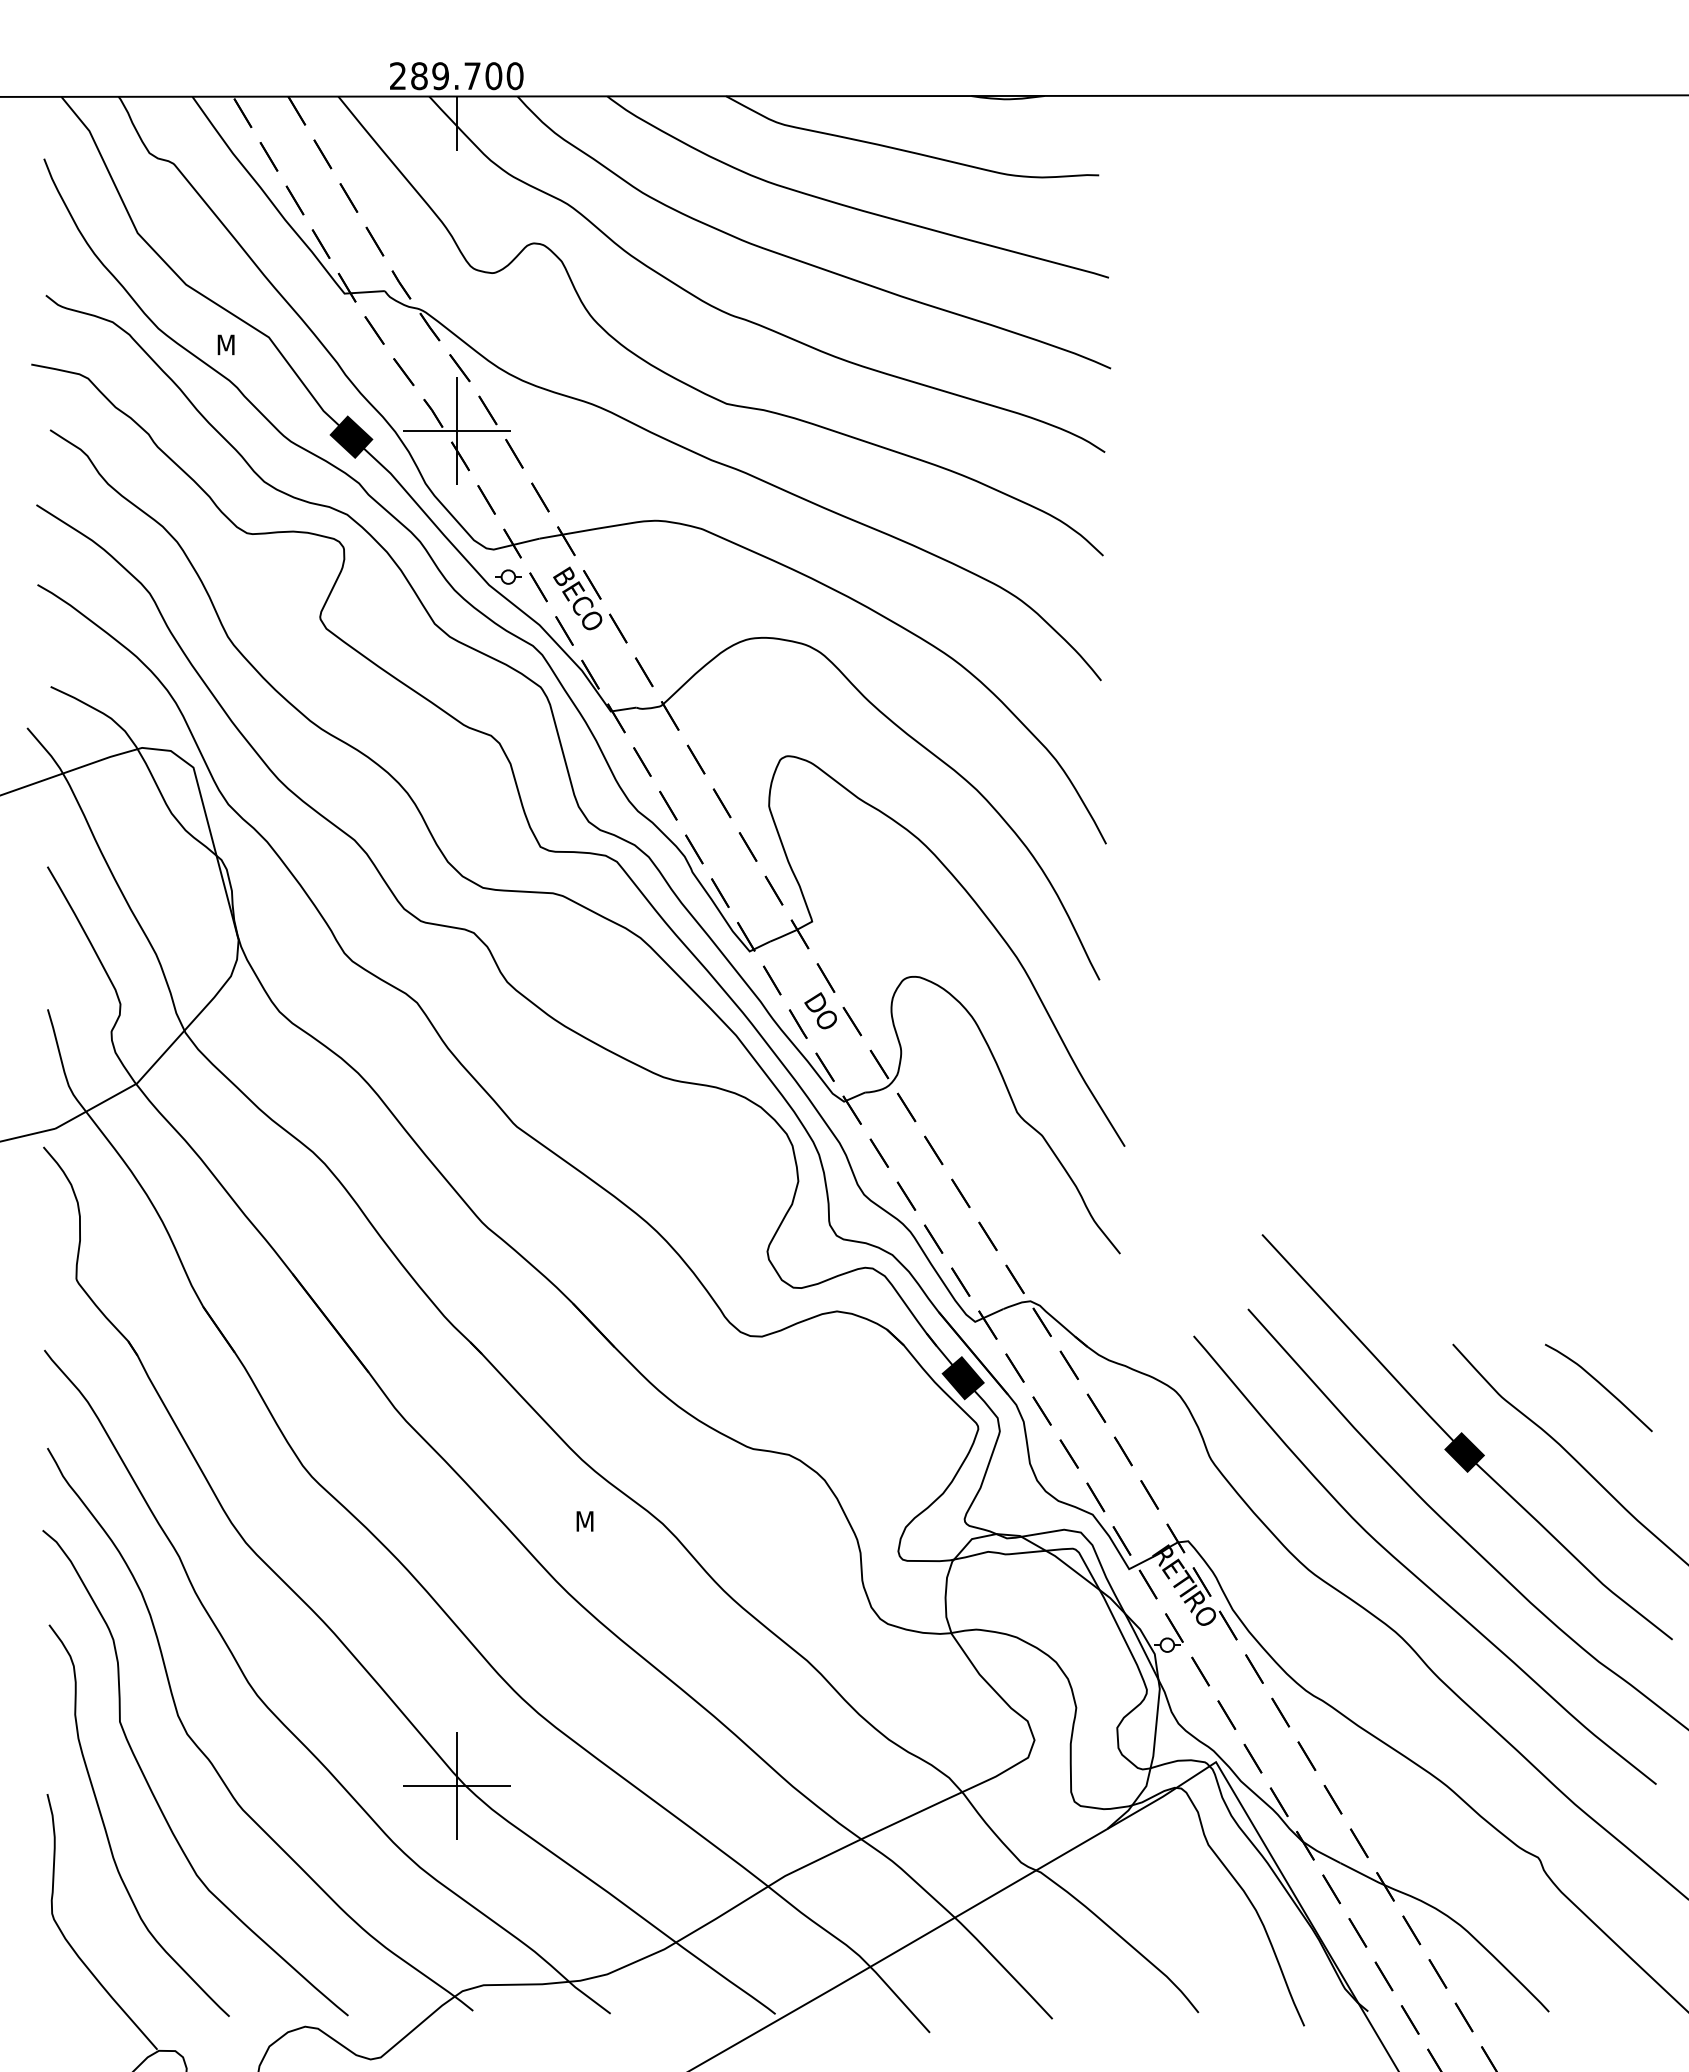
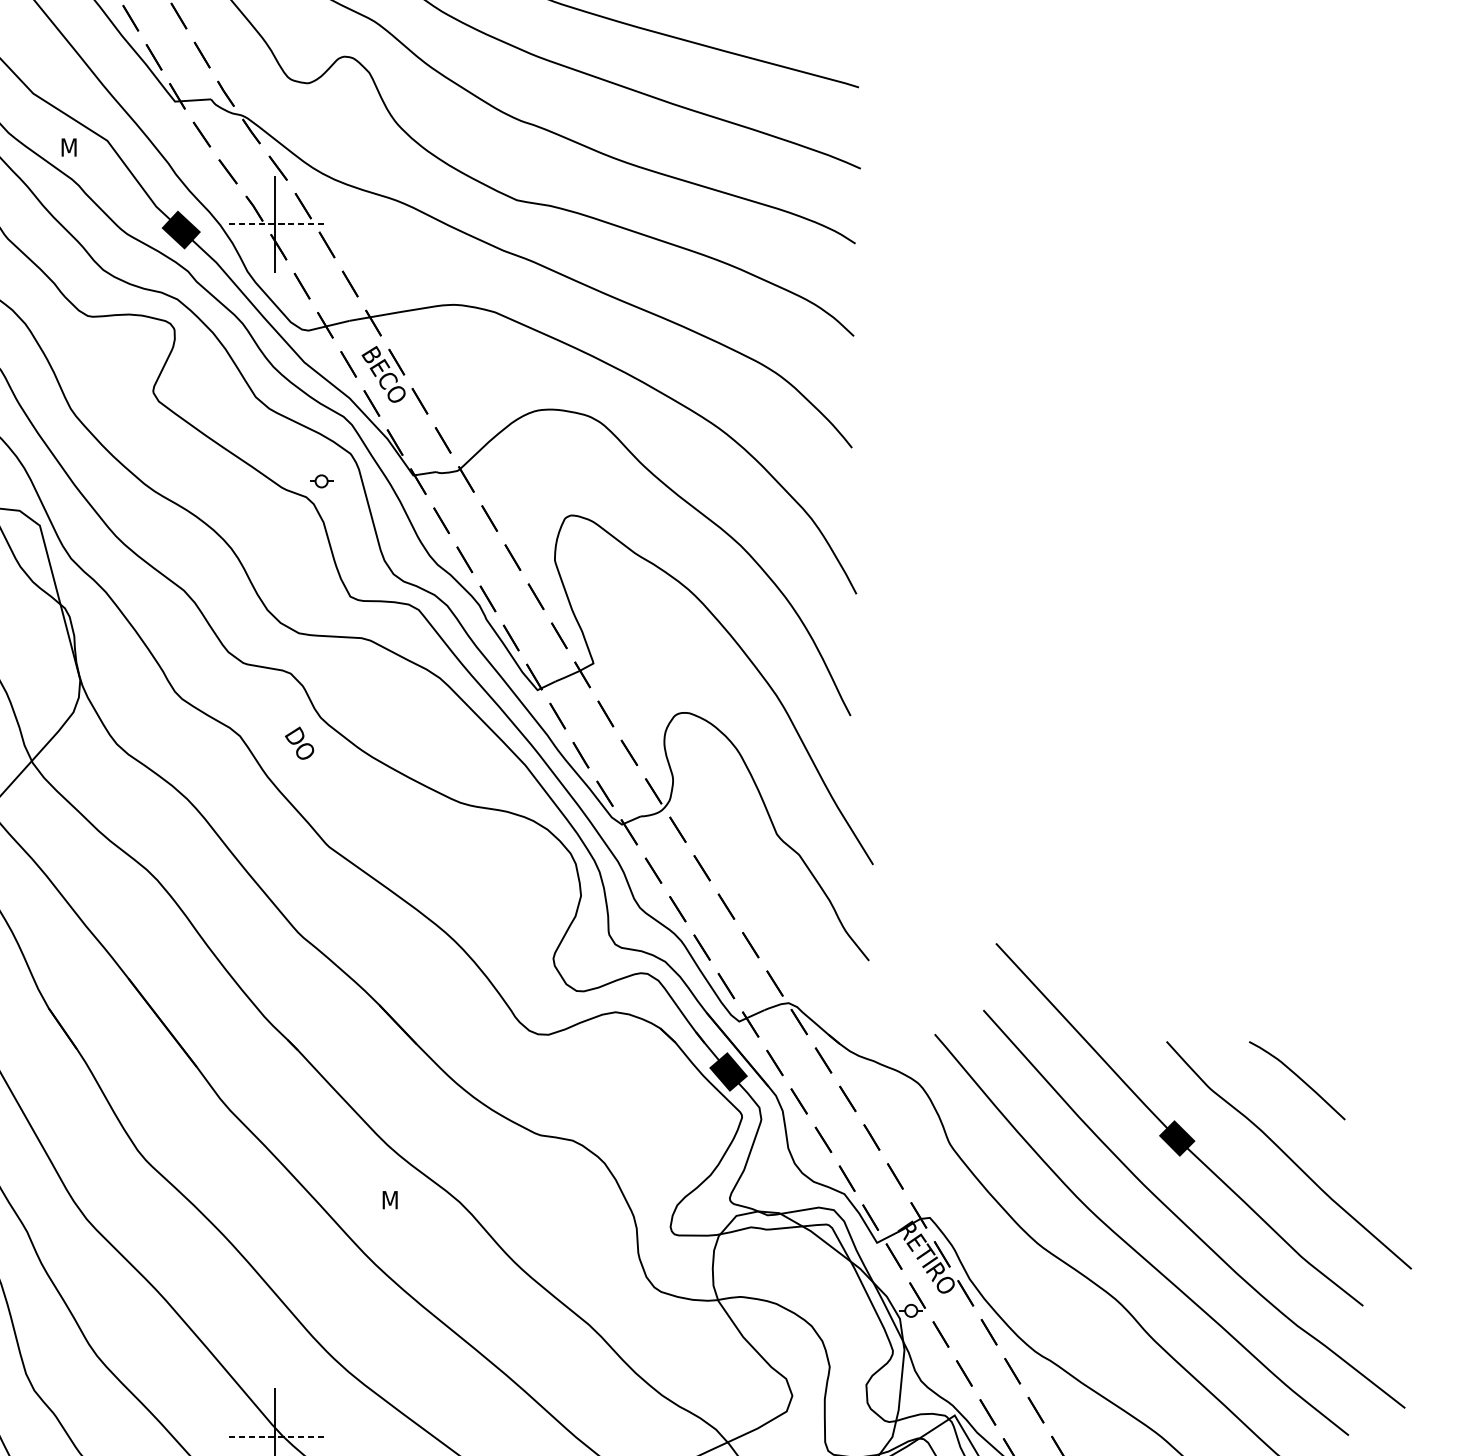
line: (456, 430) -> (275, 224), solid -> dashed
part: (508, 576) -> (321, 480), moved
text: (820, 1010) -> (299, 743), moved
line: (456, 1786) -> (275, 1437), solid -> dashed

